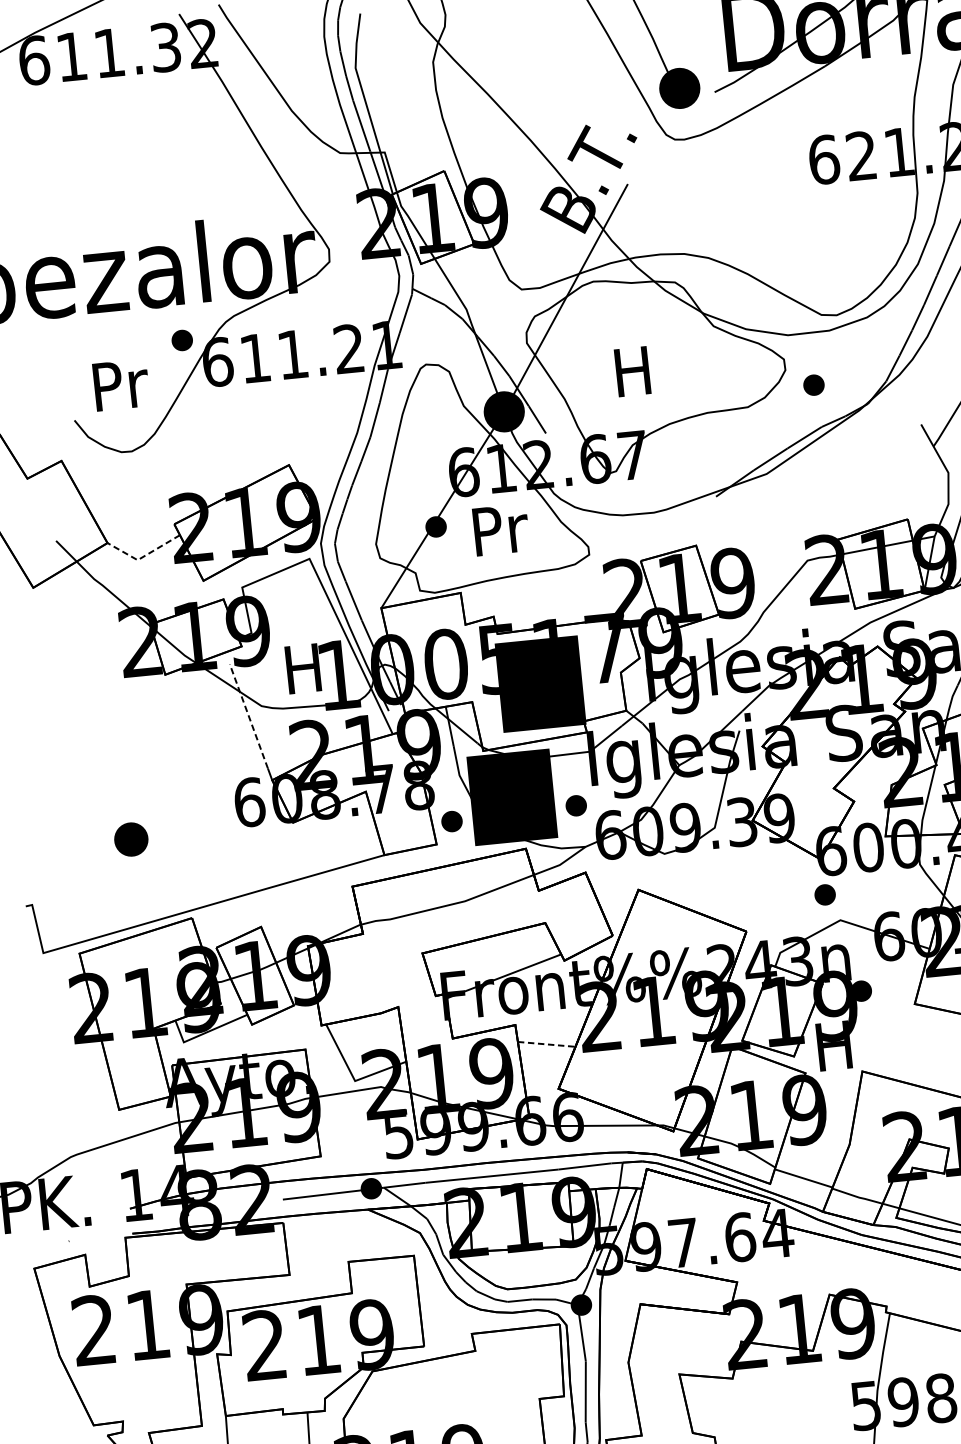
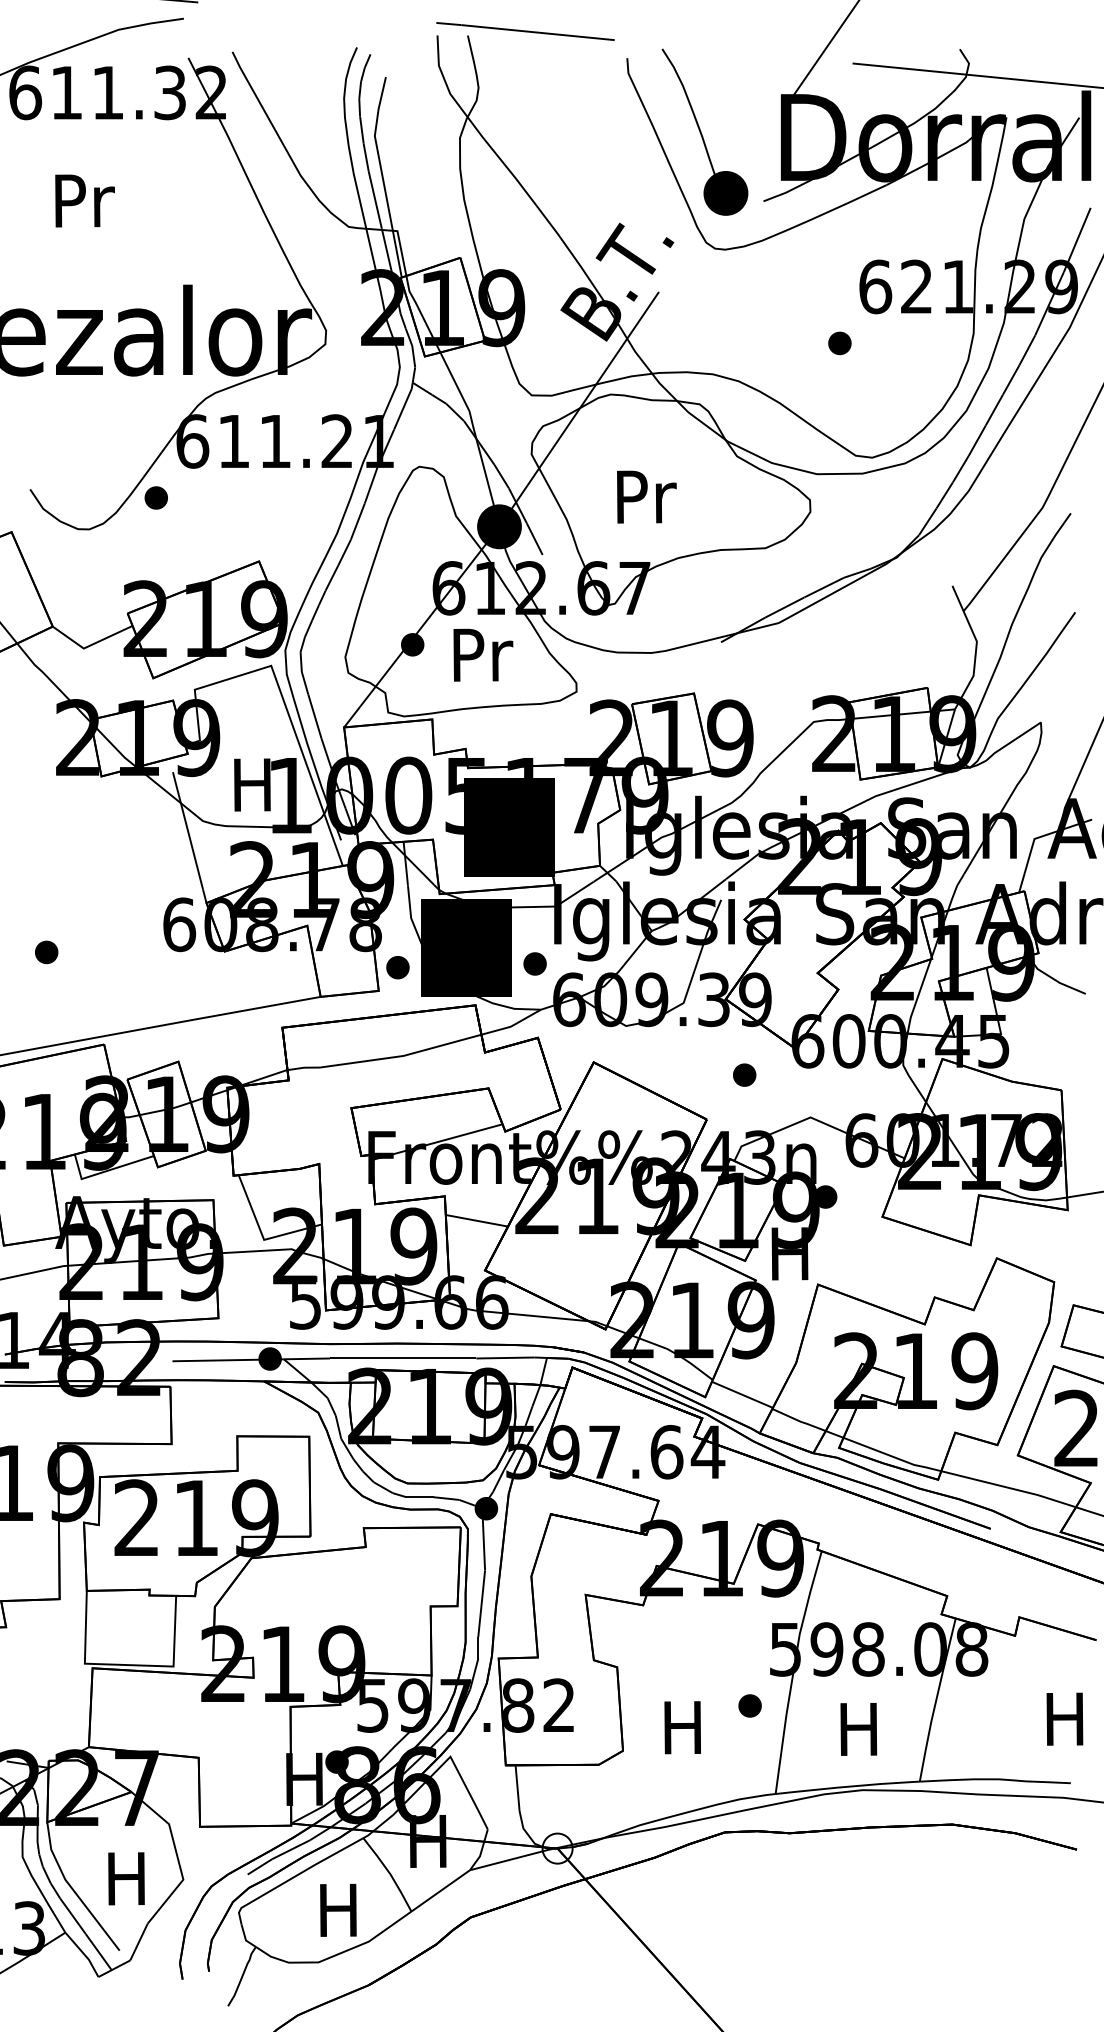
part: (181, 340) -> (155, 497), moved
text: (635, 370) -> (646, 496), H -> Pr
text: (120, 384) -> (84, 200), moved
part: (813, 385) -> (839, 343), moved
line: (143, 556) -> (90, 645), dashed -> solid
line: (249, 715) -> (188, 830), dashed -> solid
part: (131, 839) -> (46, 952), size x0.62
part: (824, 894) -> (744, 1074), moved
line: (546, 1044) -> (476, 1220), dashed -> solid

